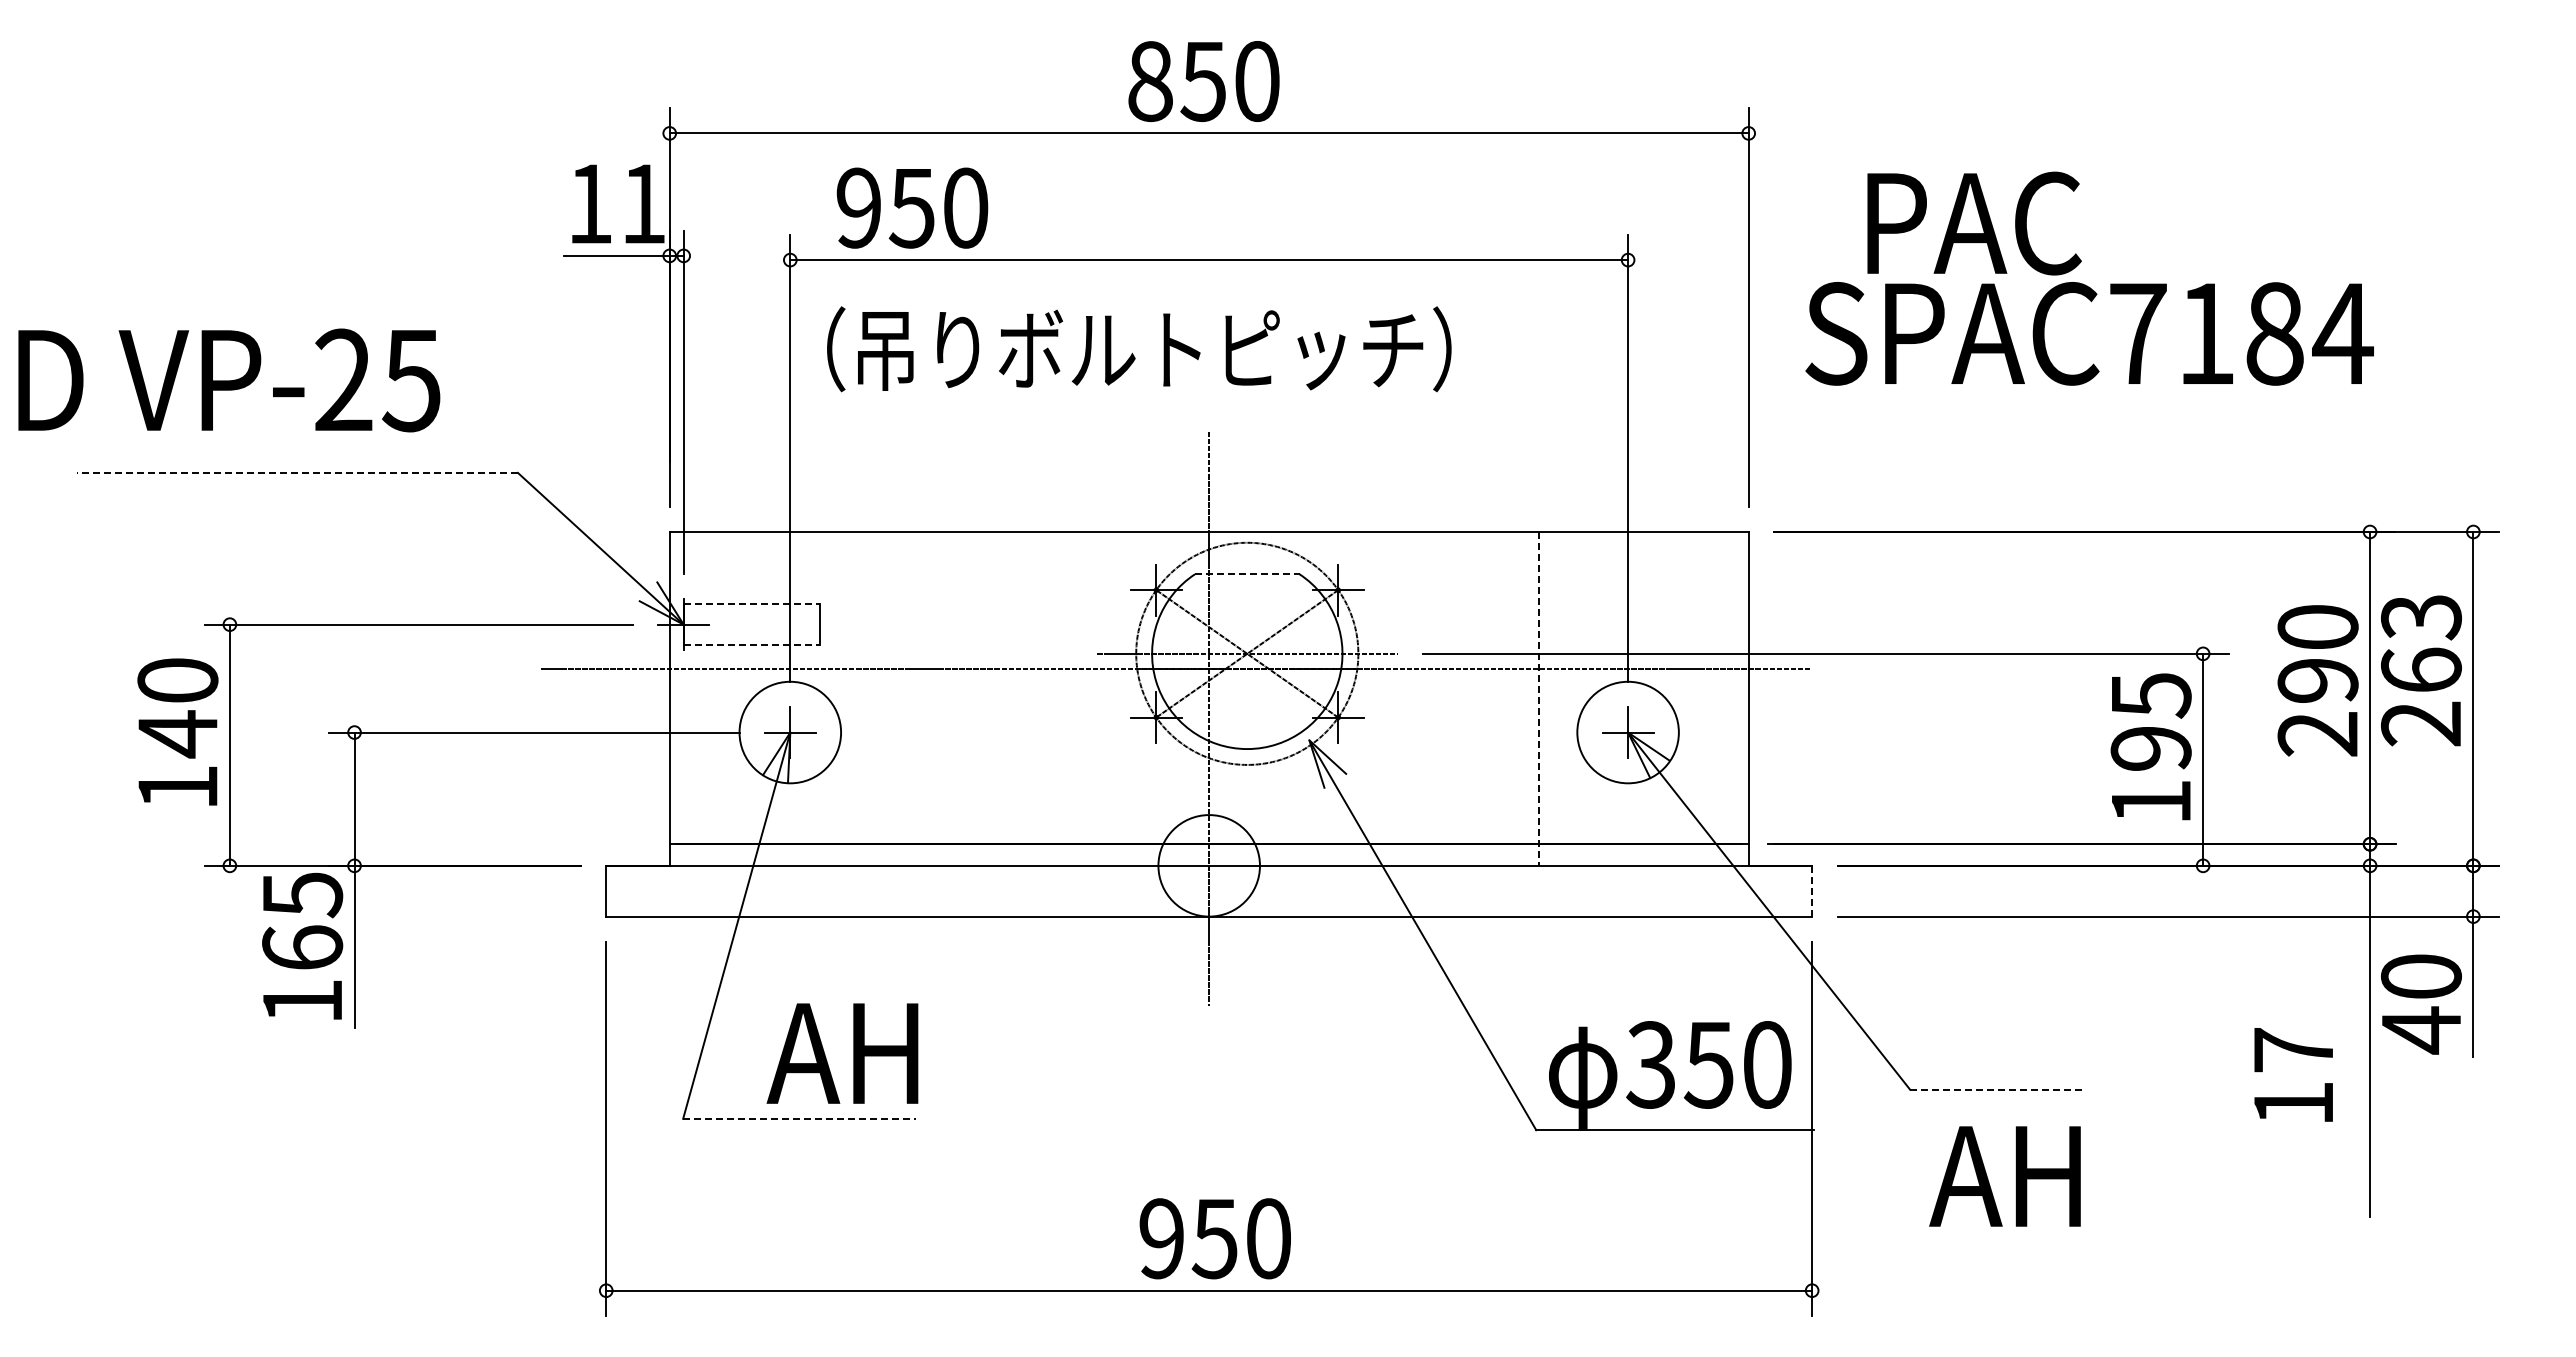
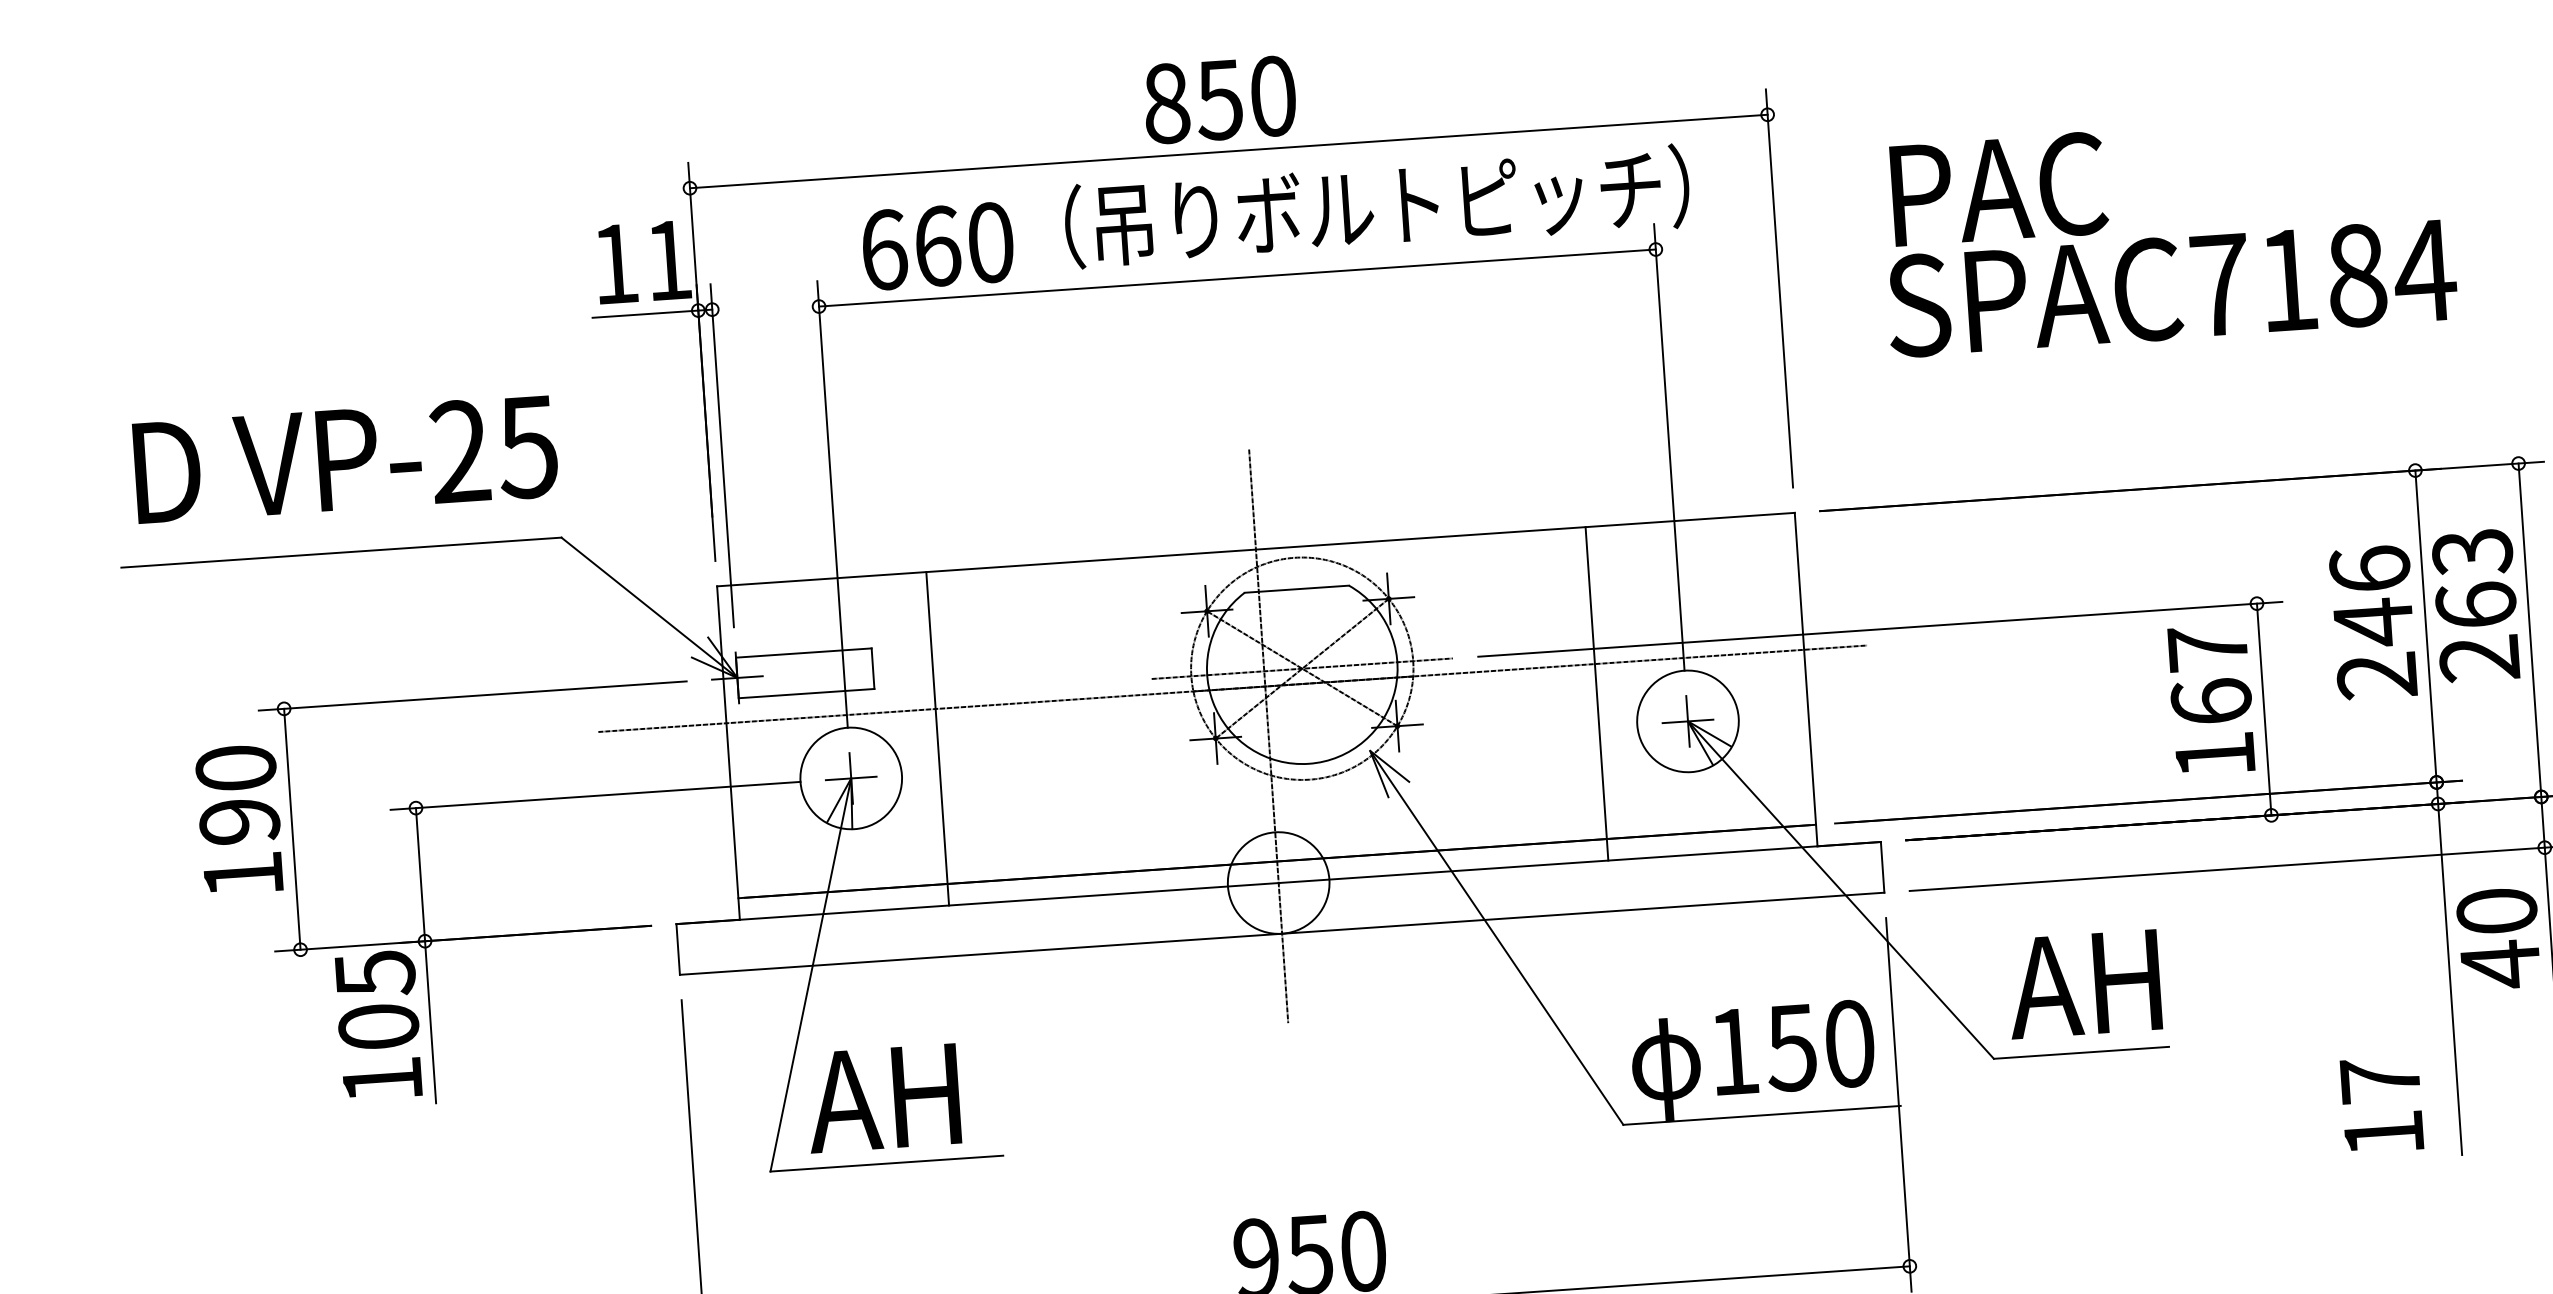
text: (885, 207) -> (910, 247), 950 -> 660
text: (2089, 333) -> (2171, 288), moved
text: (1139, 349) -> (1377, 206), moved
text: (229, 380) -> (346, 459), moved
line: (297, 472) -> (341, 552), dashed -> solid
line: (1247, 574) -> (1297, 589), dashed -> solid
line: (751, 604) -> (803, 653), dashed -> solid
line: (751, 644) -> (806, 693), dashed -> solid
text: (2317, 654) -> (2371, 596), 290 -> 246
line: (879, 698) -> (937, 738), added
line: (1539, 698) -> (1597, 693), dashed -> solid
text: (2150, 721) -> (2208, 674), 195 -> 167
text: (177, 734) -> (239, 822), 140 -> 190
line: (1812, 891) -> (1882, 867), dashed -> solid
text: (302, 947) -> (378, 1026), 165 -> 105
text: (842, 1053) -> (883, 1098), moved
text: (1650, 1064) -> (1732, 1051), 350 -> 150
text: (2293, 1074) -> (2381, 1104), moved
line: (1997, 1089) -> (2081, 1052), dashed -> solid
line: (799, 1118) -> (886, 1163), dashed -> solid
text: (2004, 1176) -> (2083, 984), moved

